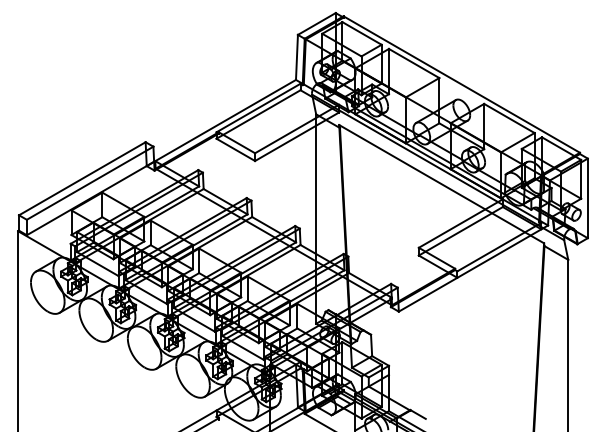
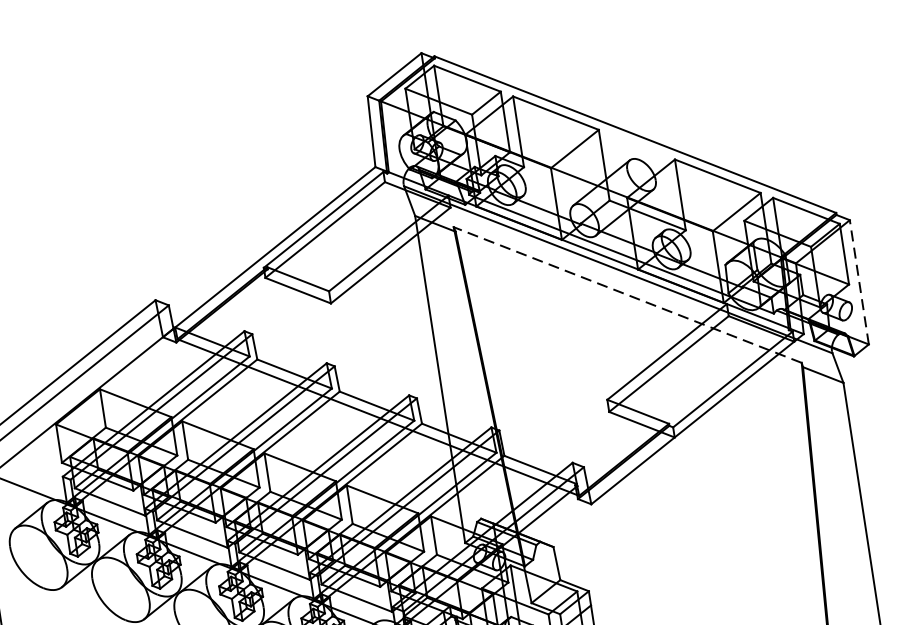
line: (441, 183) -> (627, 294), solid -> dashed
line: (587, 198) -> (858, 282), solid -> dashed

